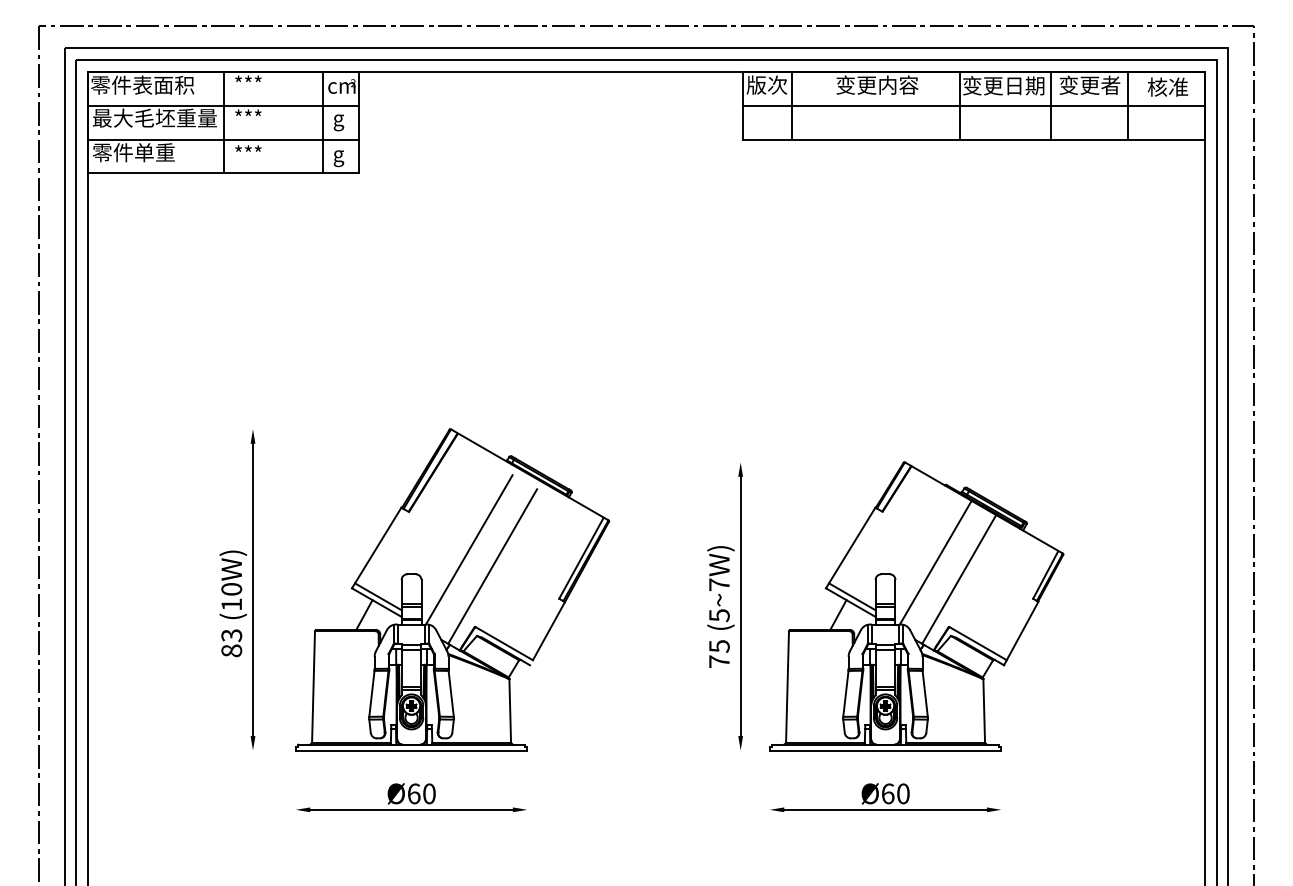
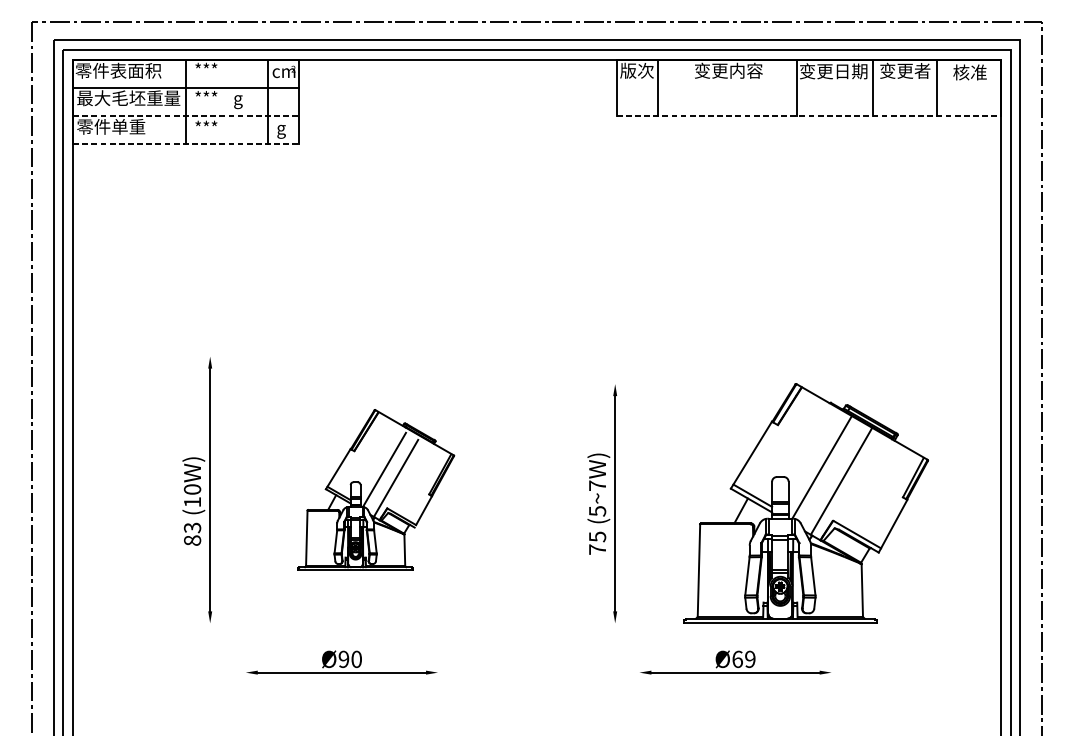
line: (973, 105) -> (808, 87), removed
text: (338, 122) -> (238, 101), moved
line: (223, 139) -> (185, 115), solid -> dashed
line: (974, 139) -> (809, 115), solid -> dashed
line: (223, 173) -> (185, 144), solid -> dashed
part: (452, 589) -> (375, 489), size x0.6
part: (916, 606) -> (806, 503), moved
text: (413, 793) -> (343, 659), Ø60 -> Ø90
text: (903, 793) -> (750, 659), Ø60 -> Ø69

